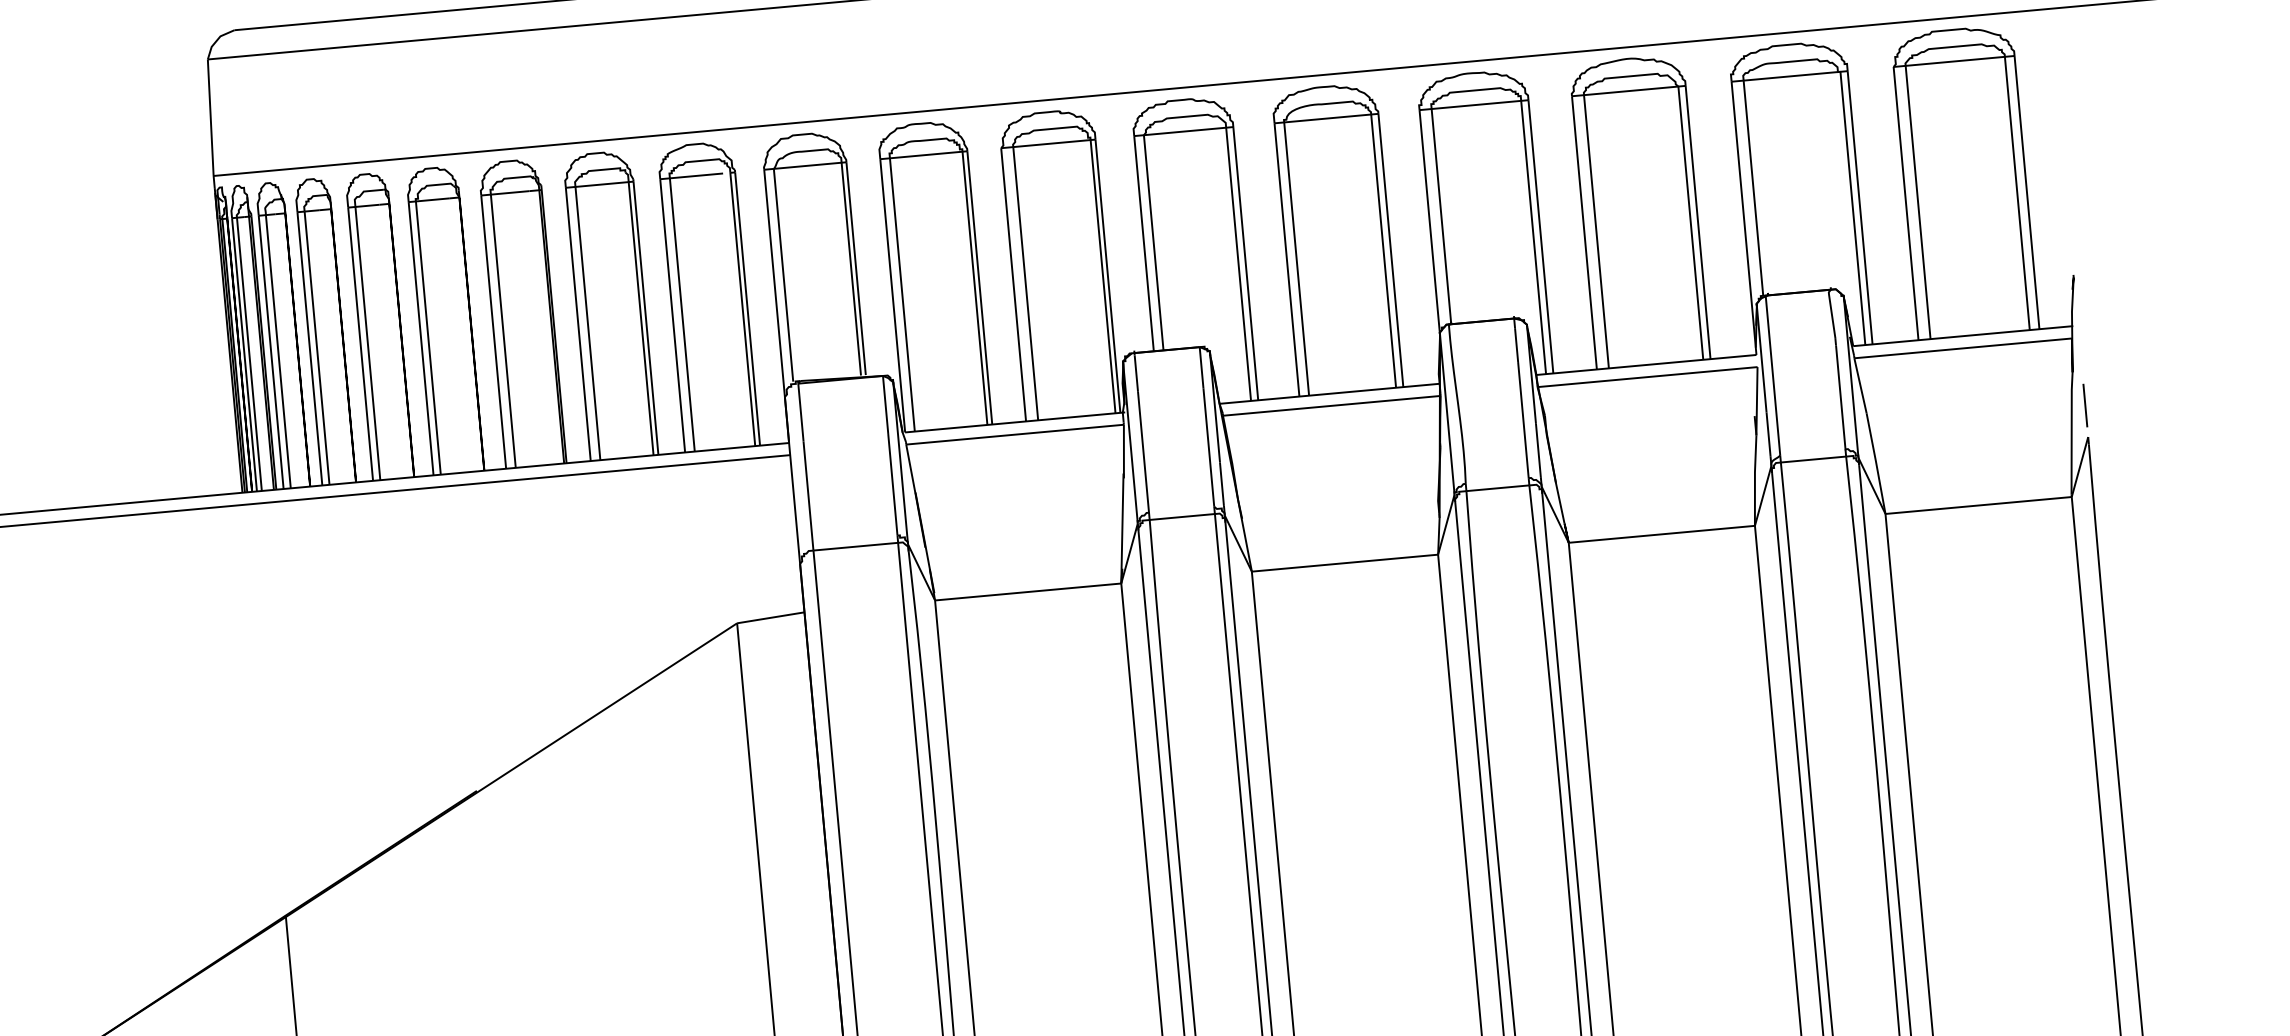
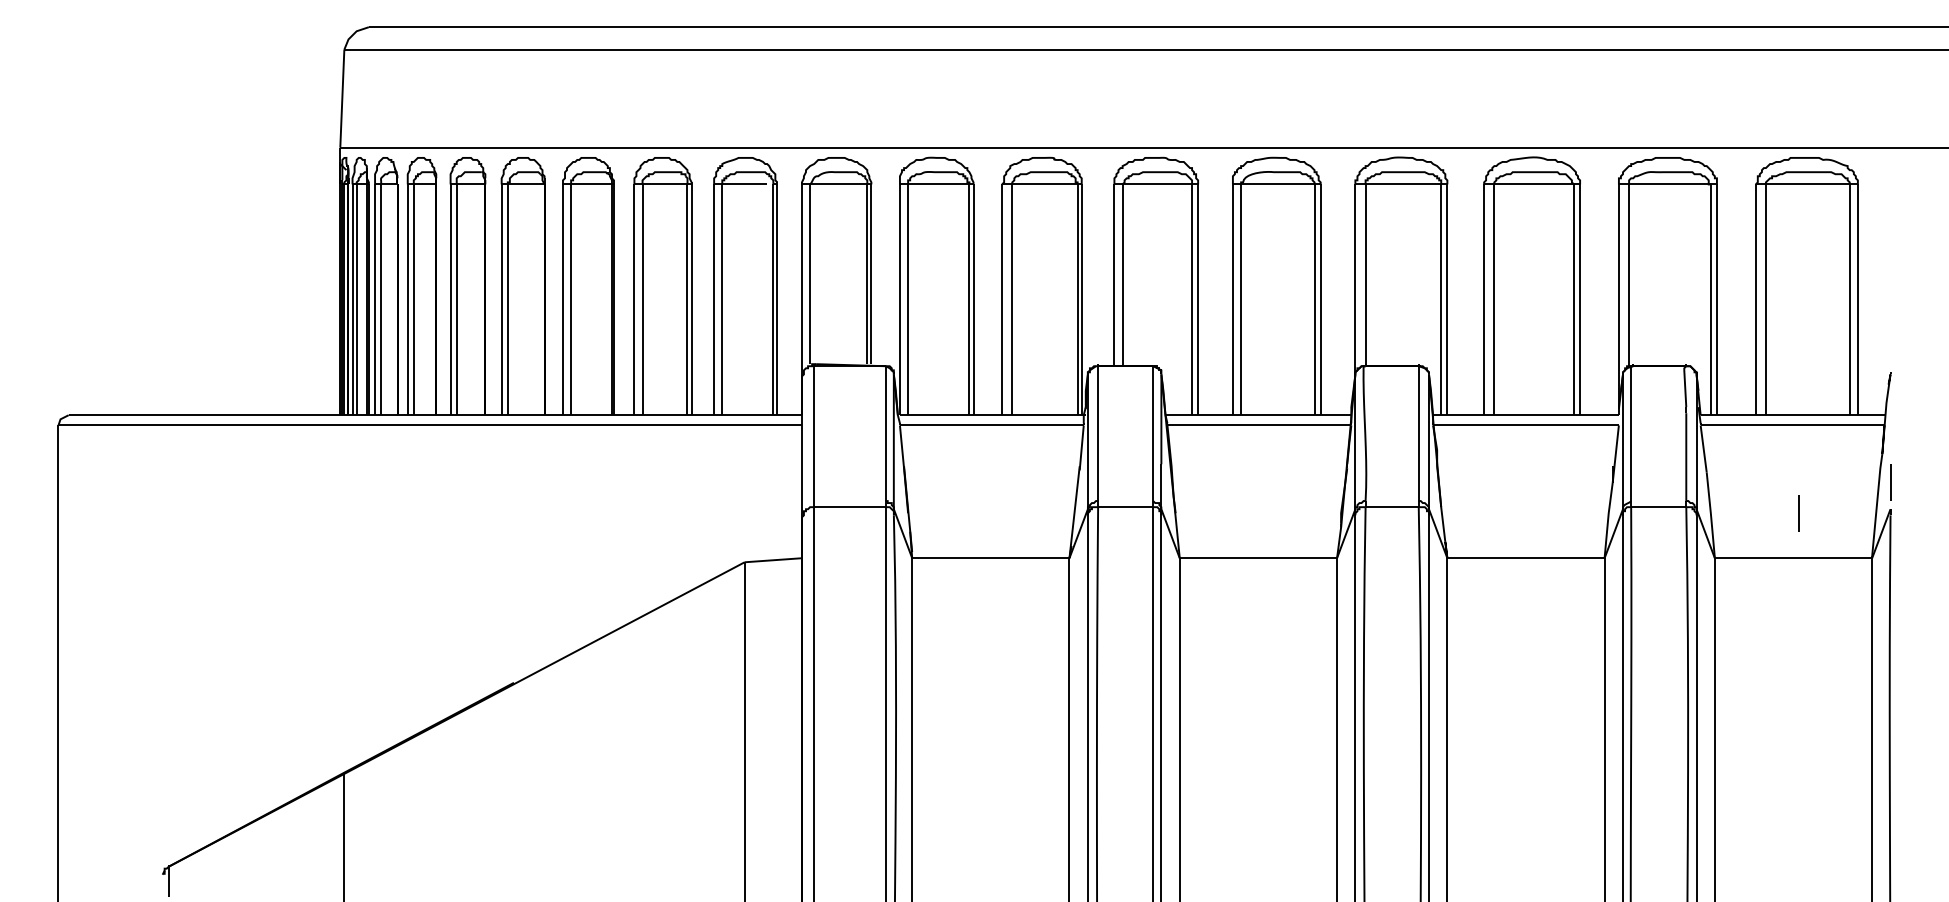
line: (1979, 451) -> (1798, 513), added

